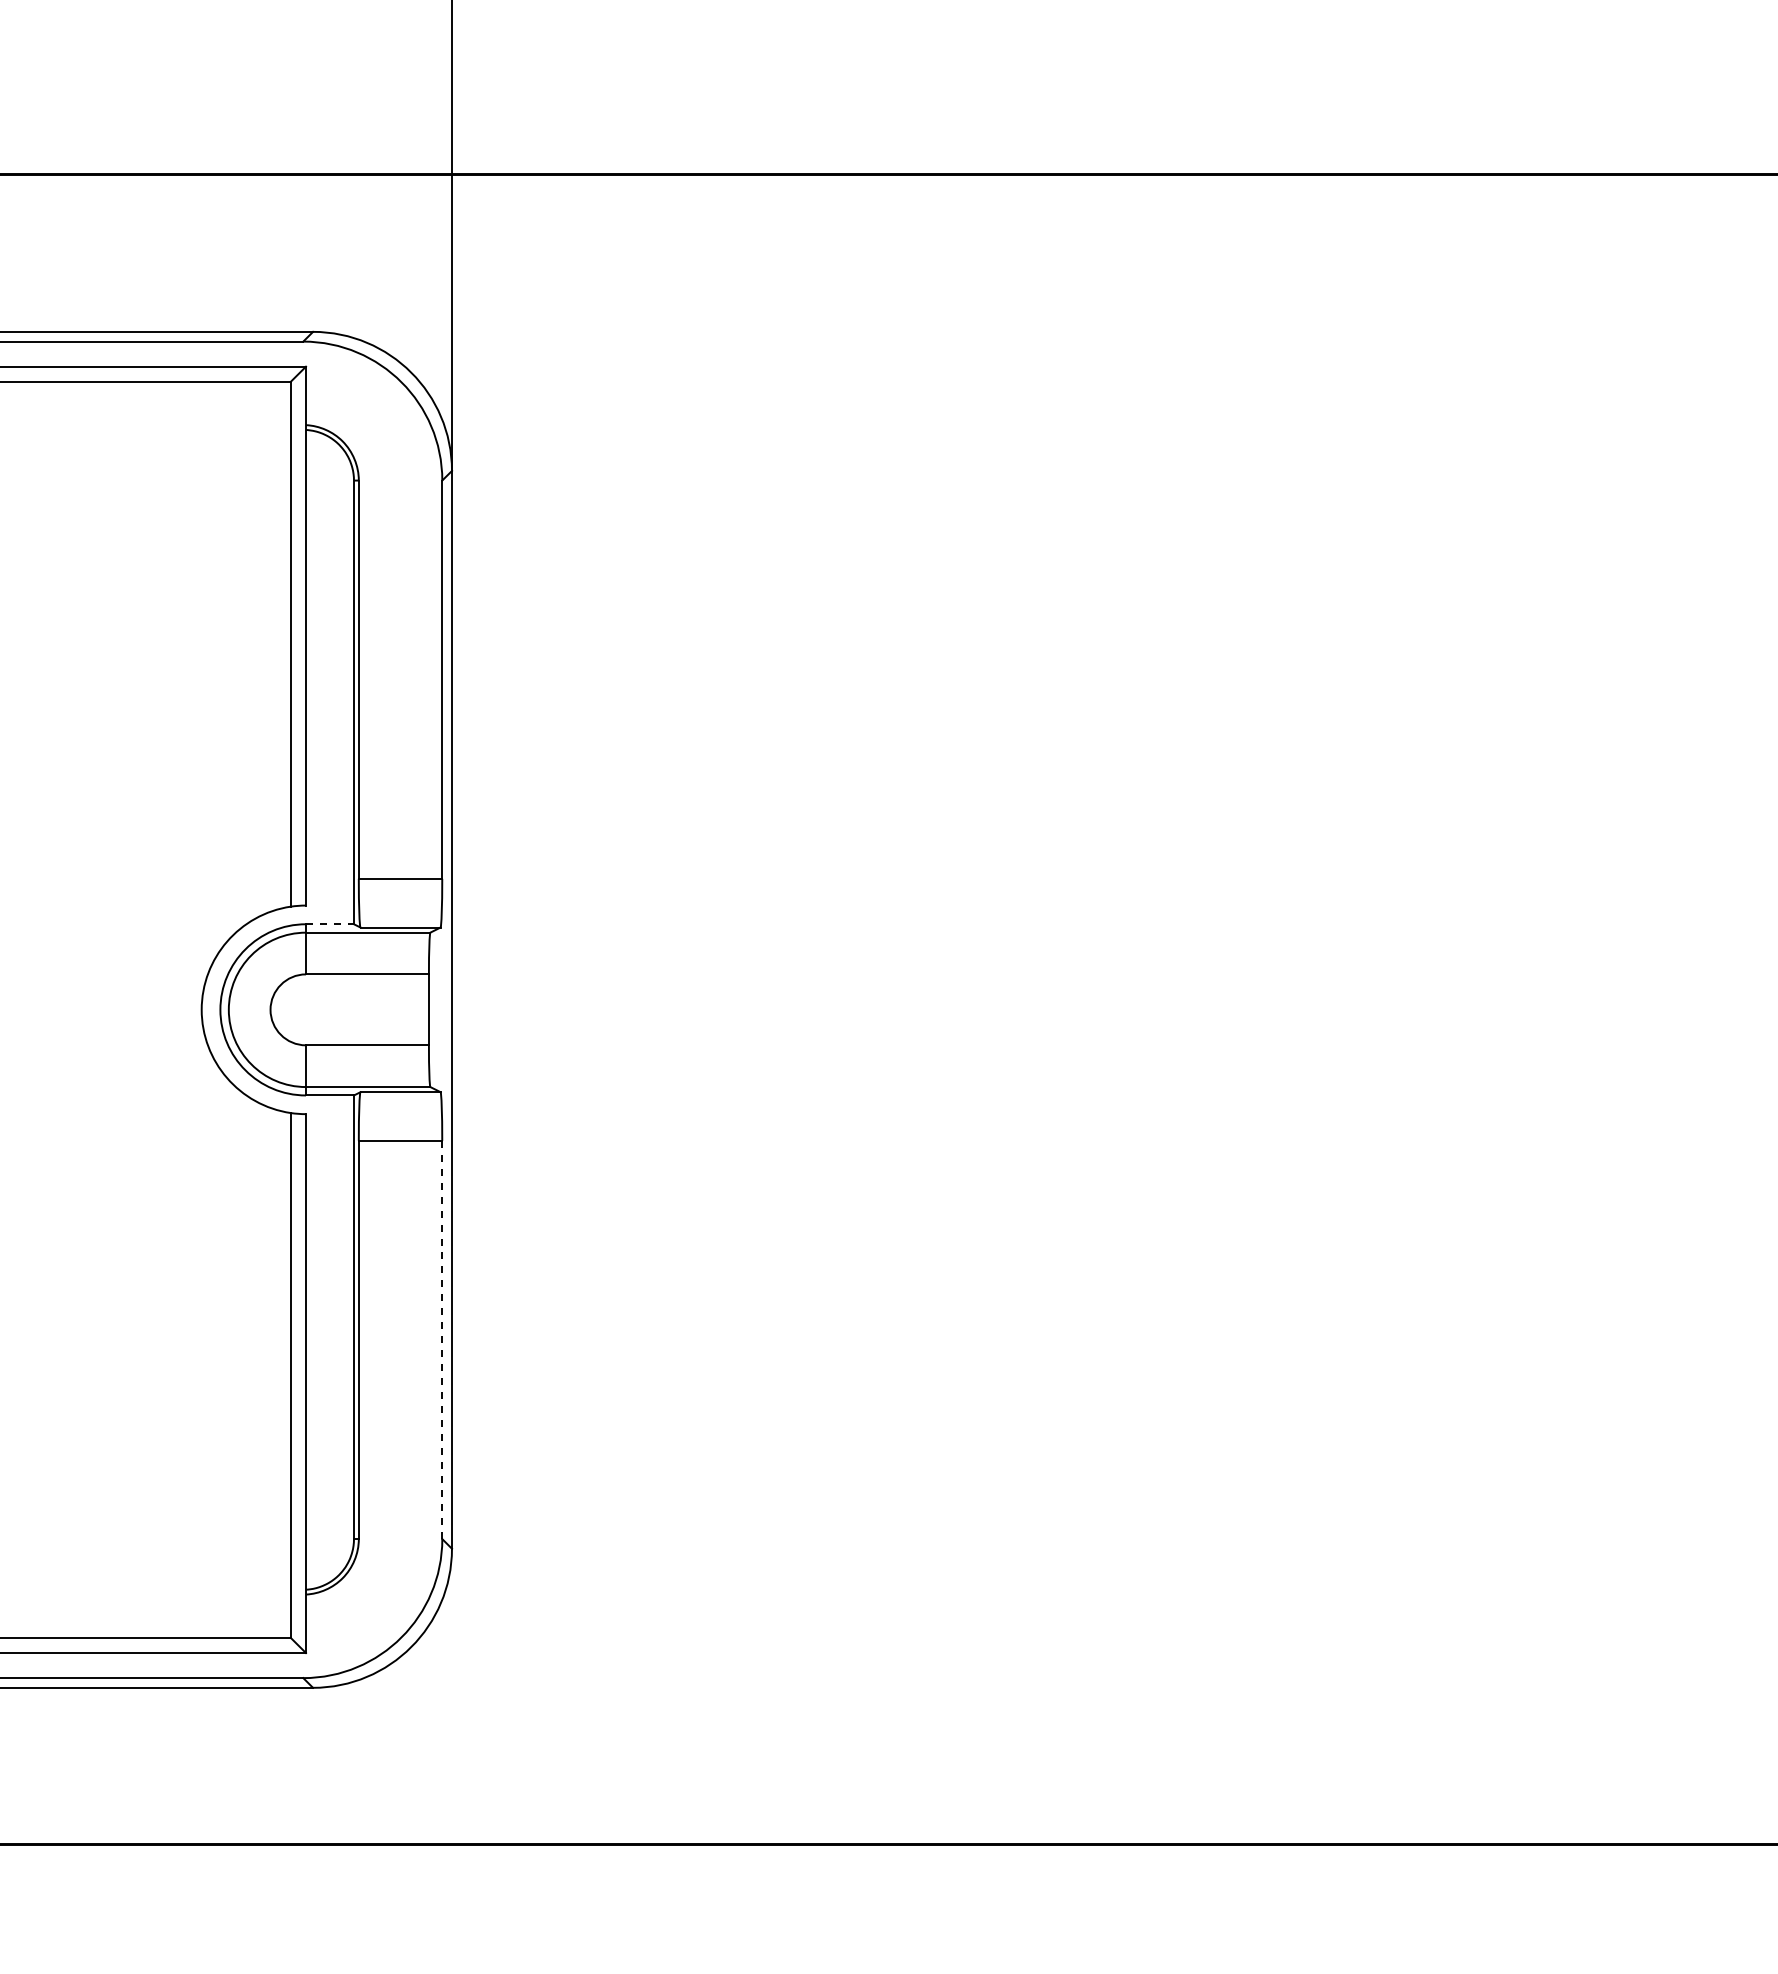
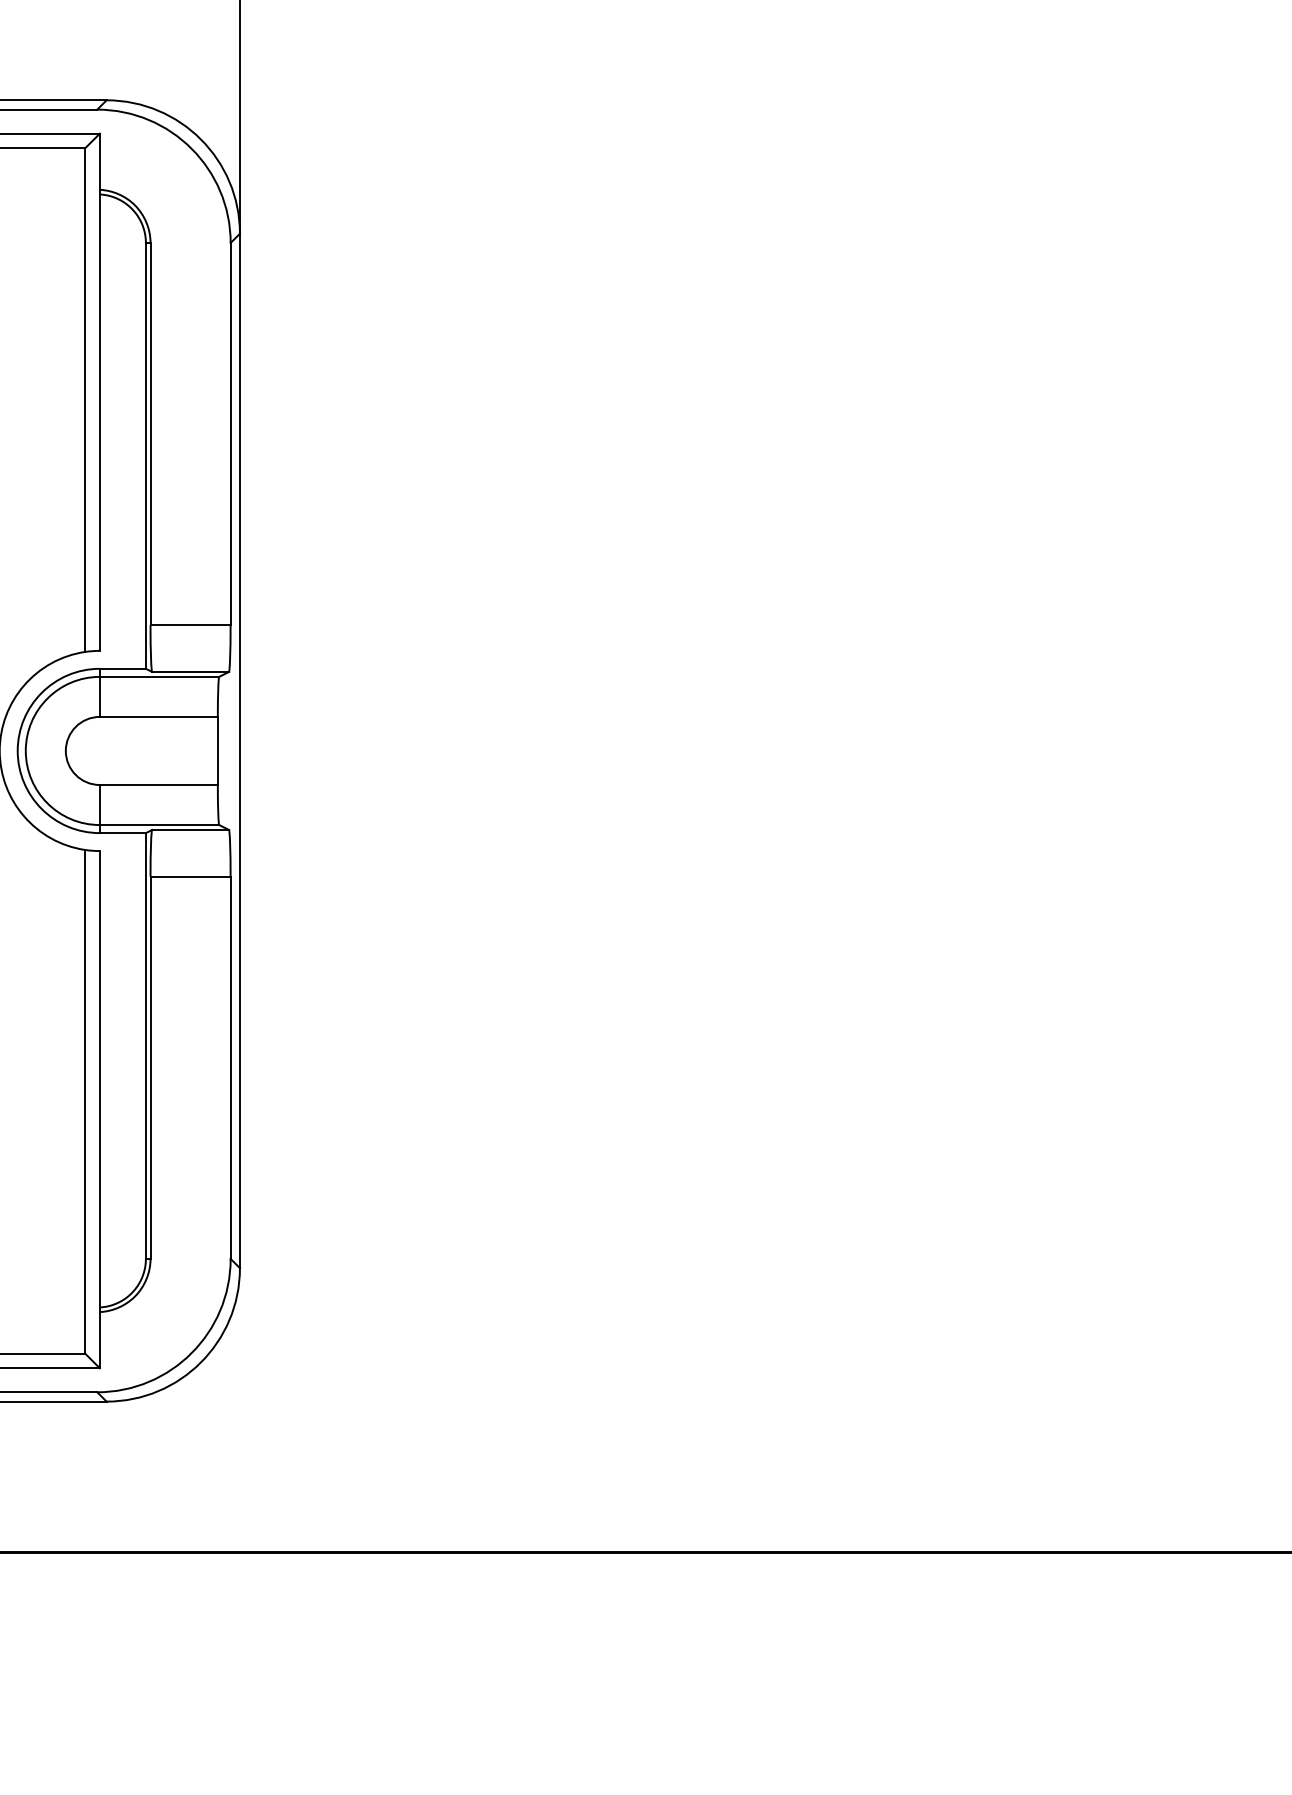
line: (329, 924) -> (122, 669), dashed -> solid
line: (442, 1340) -> (230, 1068), dashed -> solid

